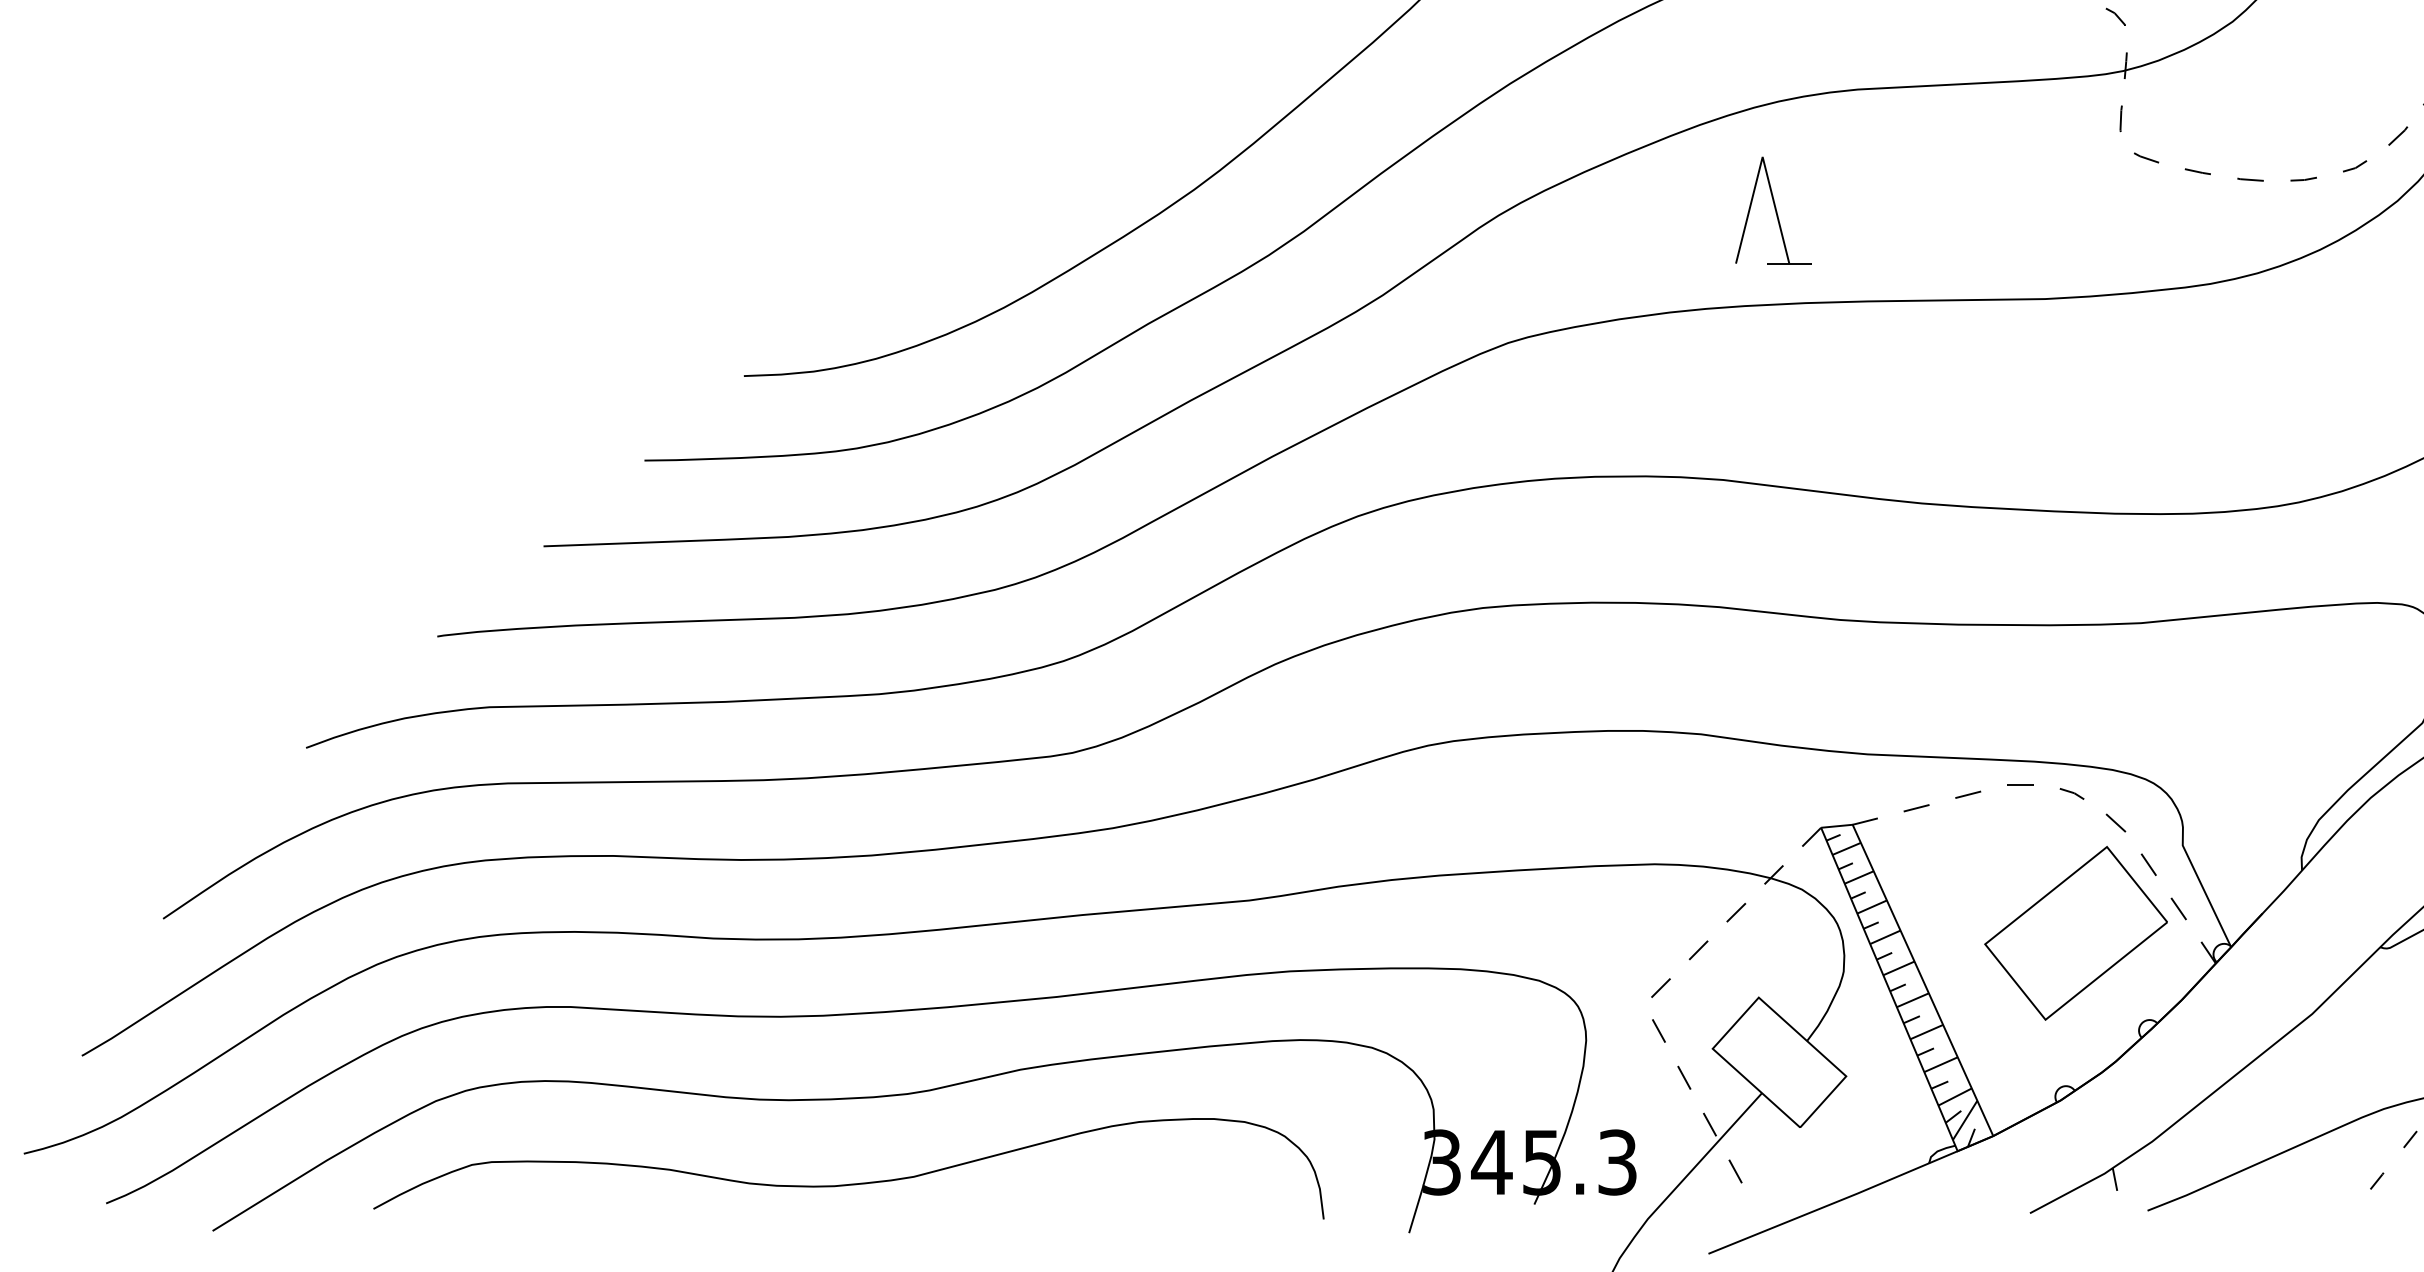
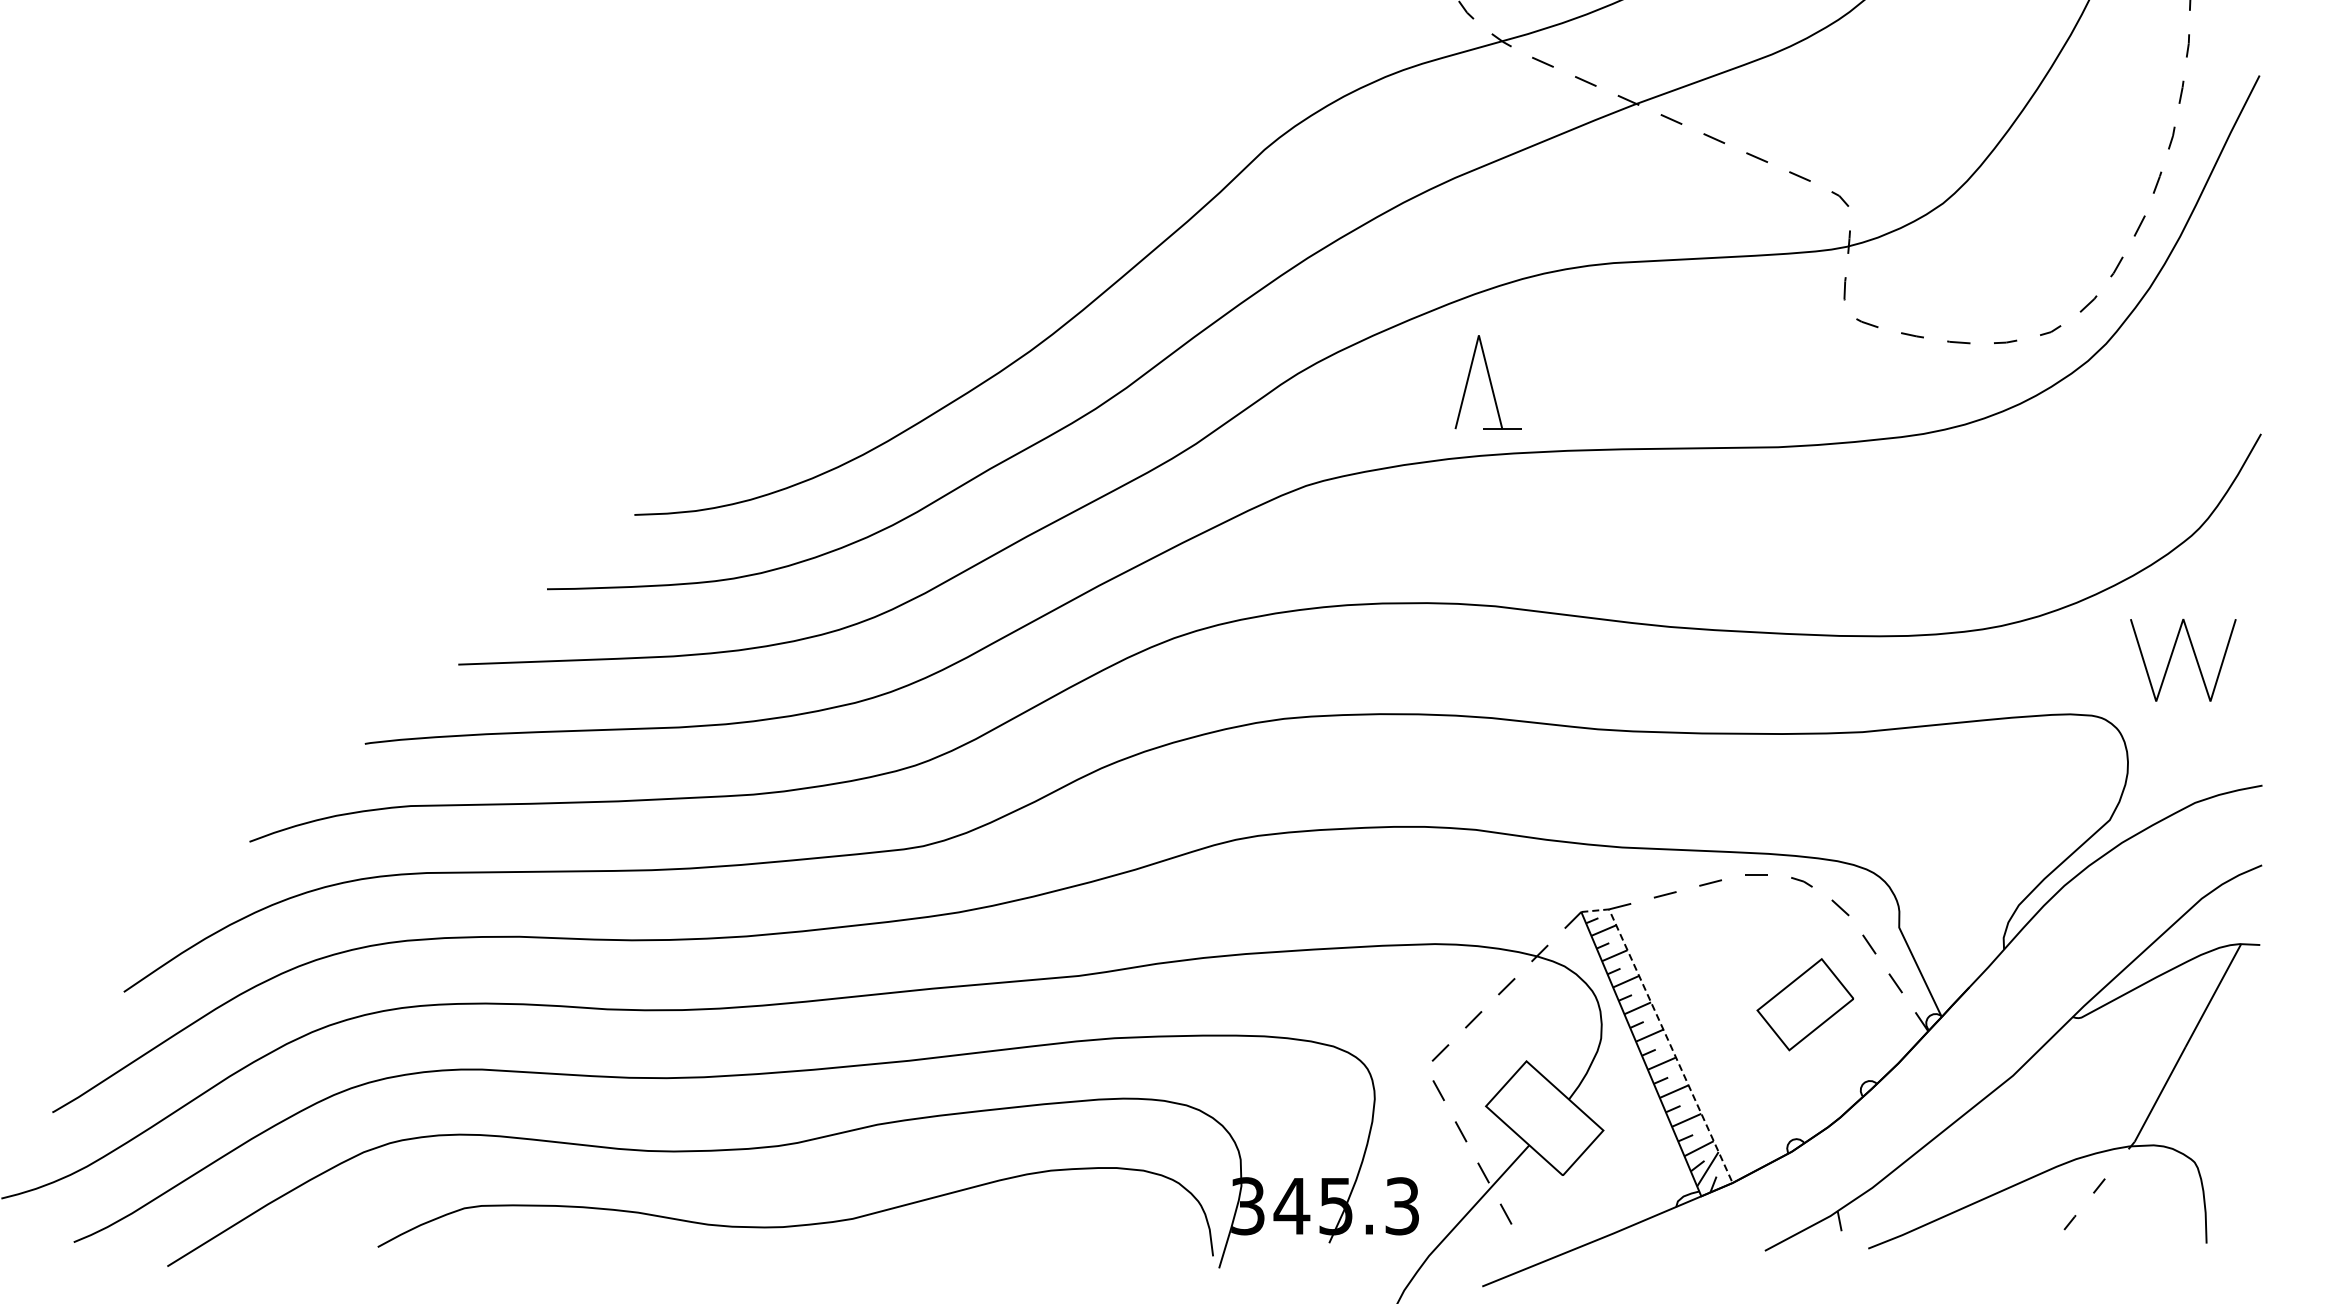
part: (1772, 210) -> (1487, 382), moved
part: (2076, 932) -> (1805, 1004), size x0.6
line: (1916, 967) -> (1665, 1034), solid -> dashed
curve: (850, 1183) -> (797, 1224), moved

